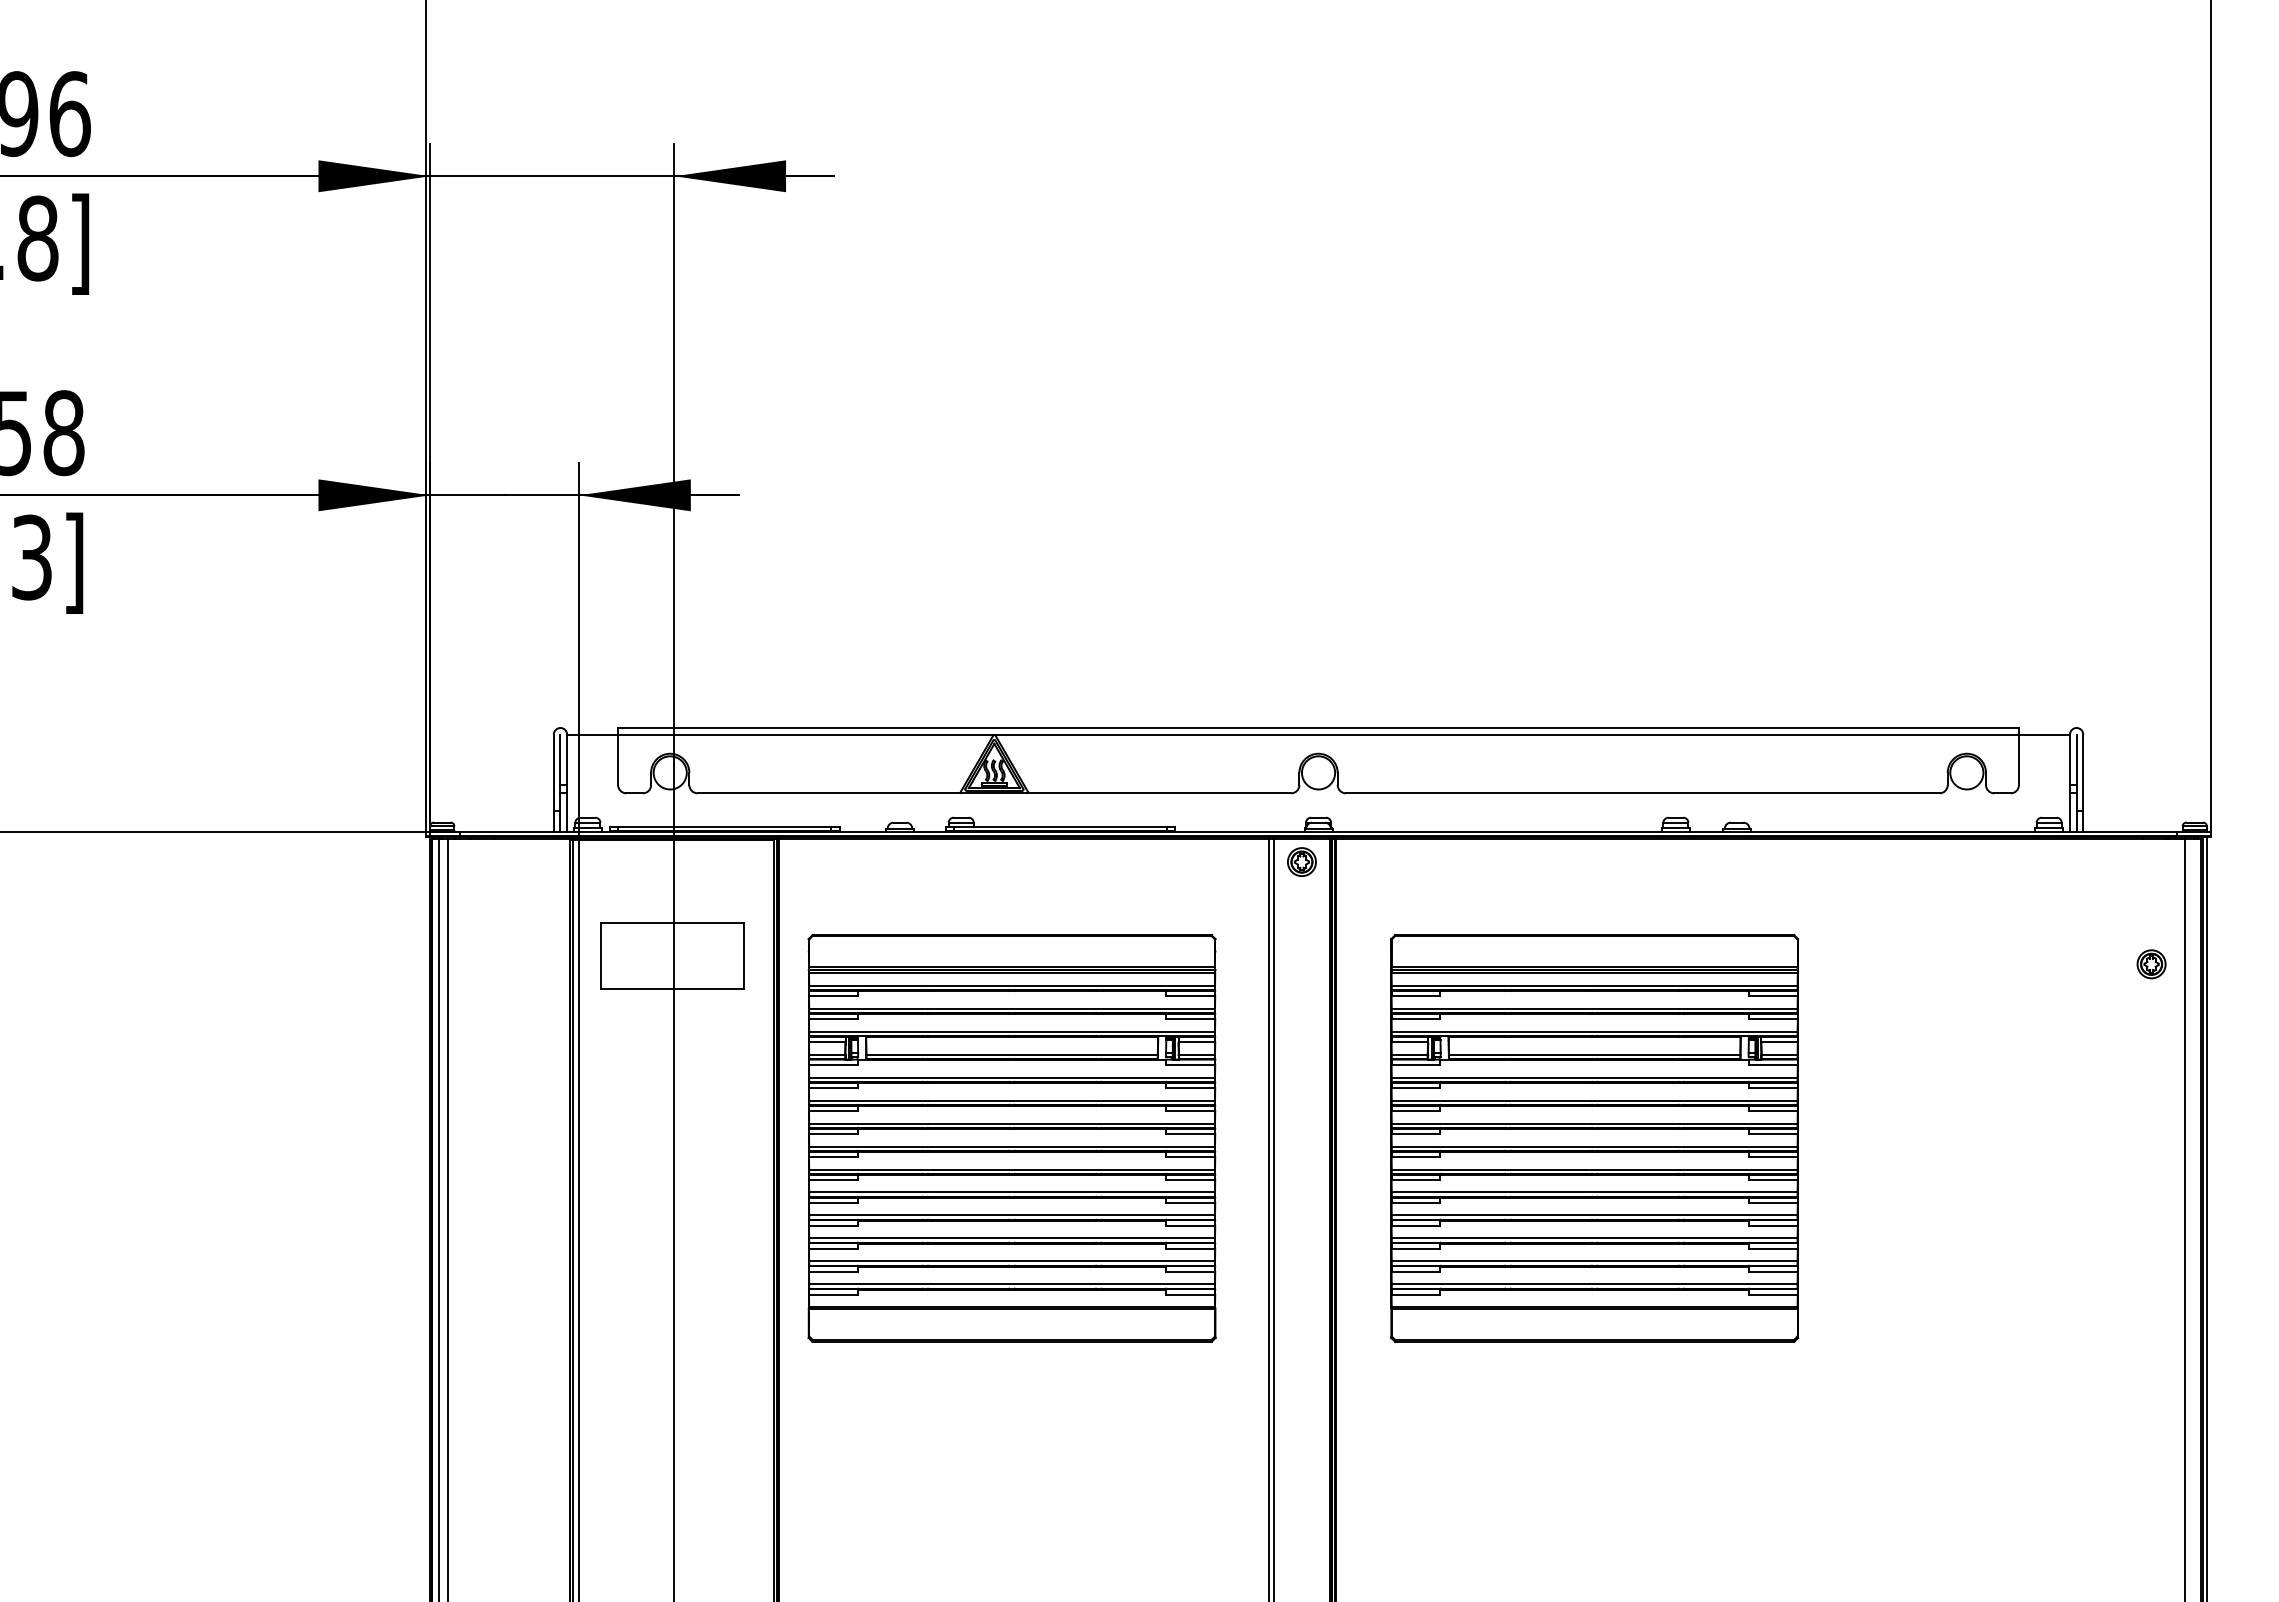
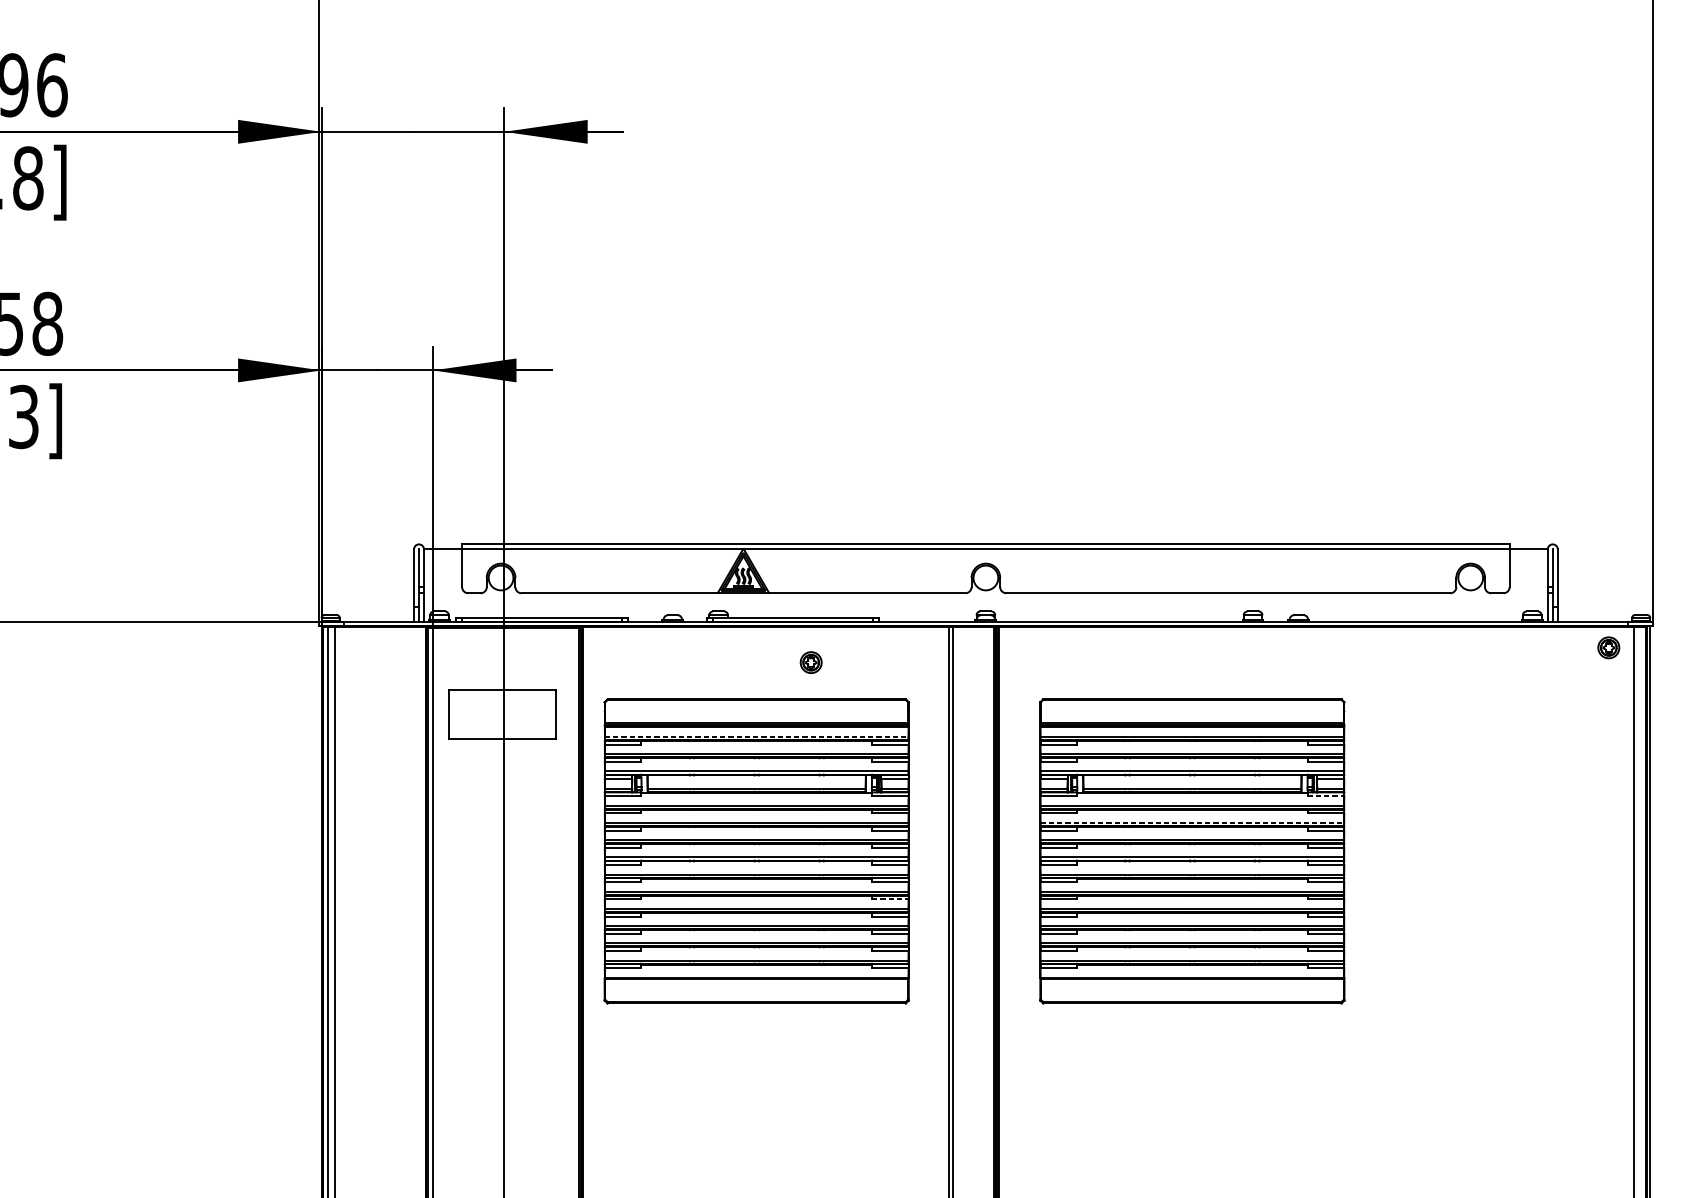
part: (1301, 861) -> (810, 662), moved
part: (2151, 964) -> (1608, 647), moved
line: (1012, 985) -> (757, 736), solid -> dashed
line: (1773, 1064) -> (1326, 796), solid -> dashed
line: (1594, 1100) -> (1192, 822), solid -> dashed
line: (1191, 1202) -> (890, 899), solid -> dashed

